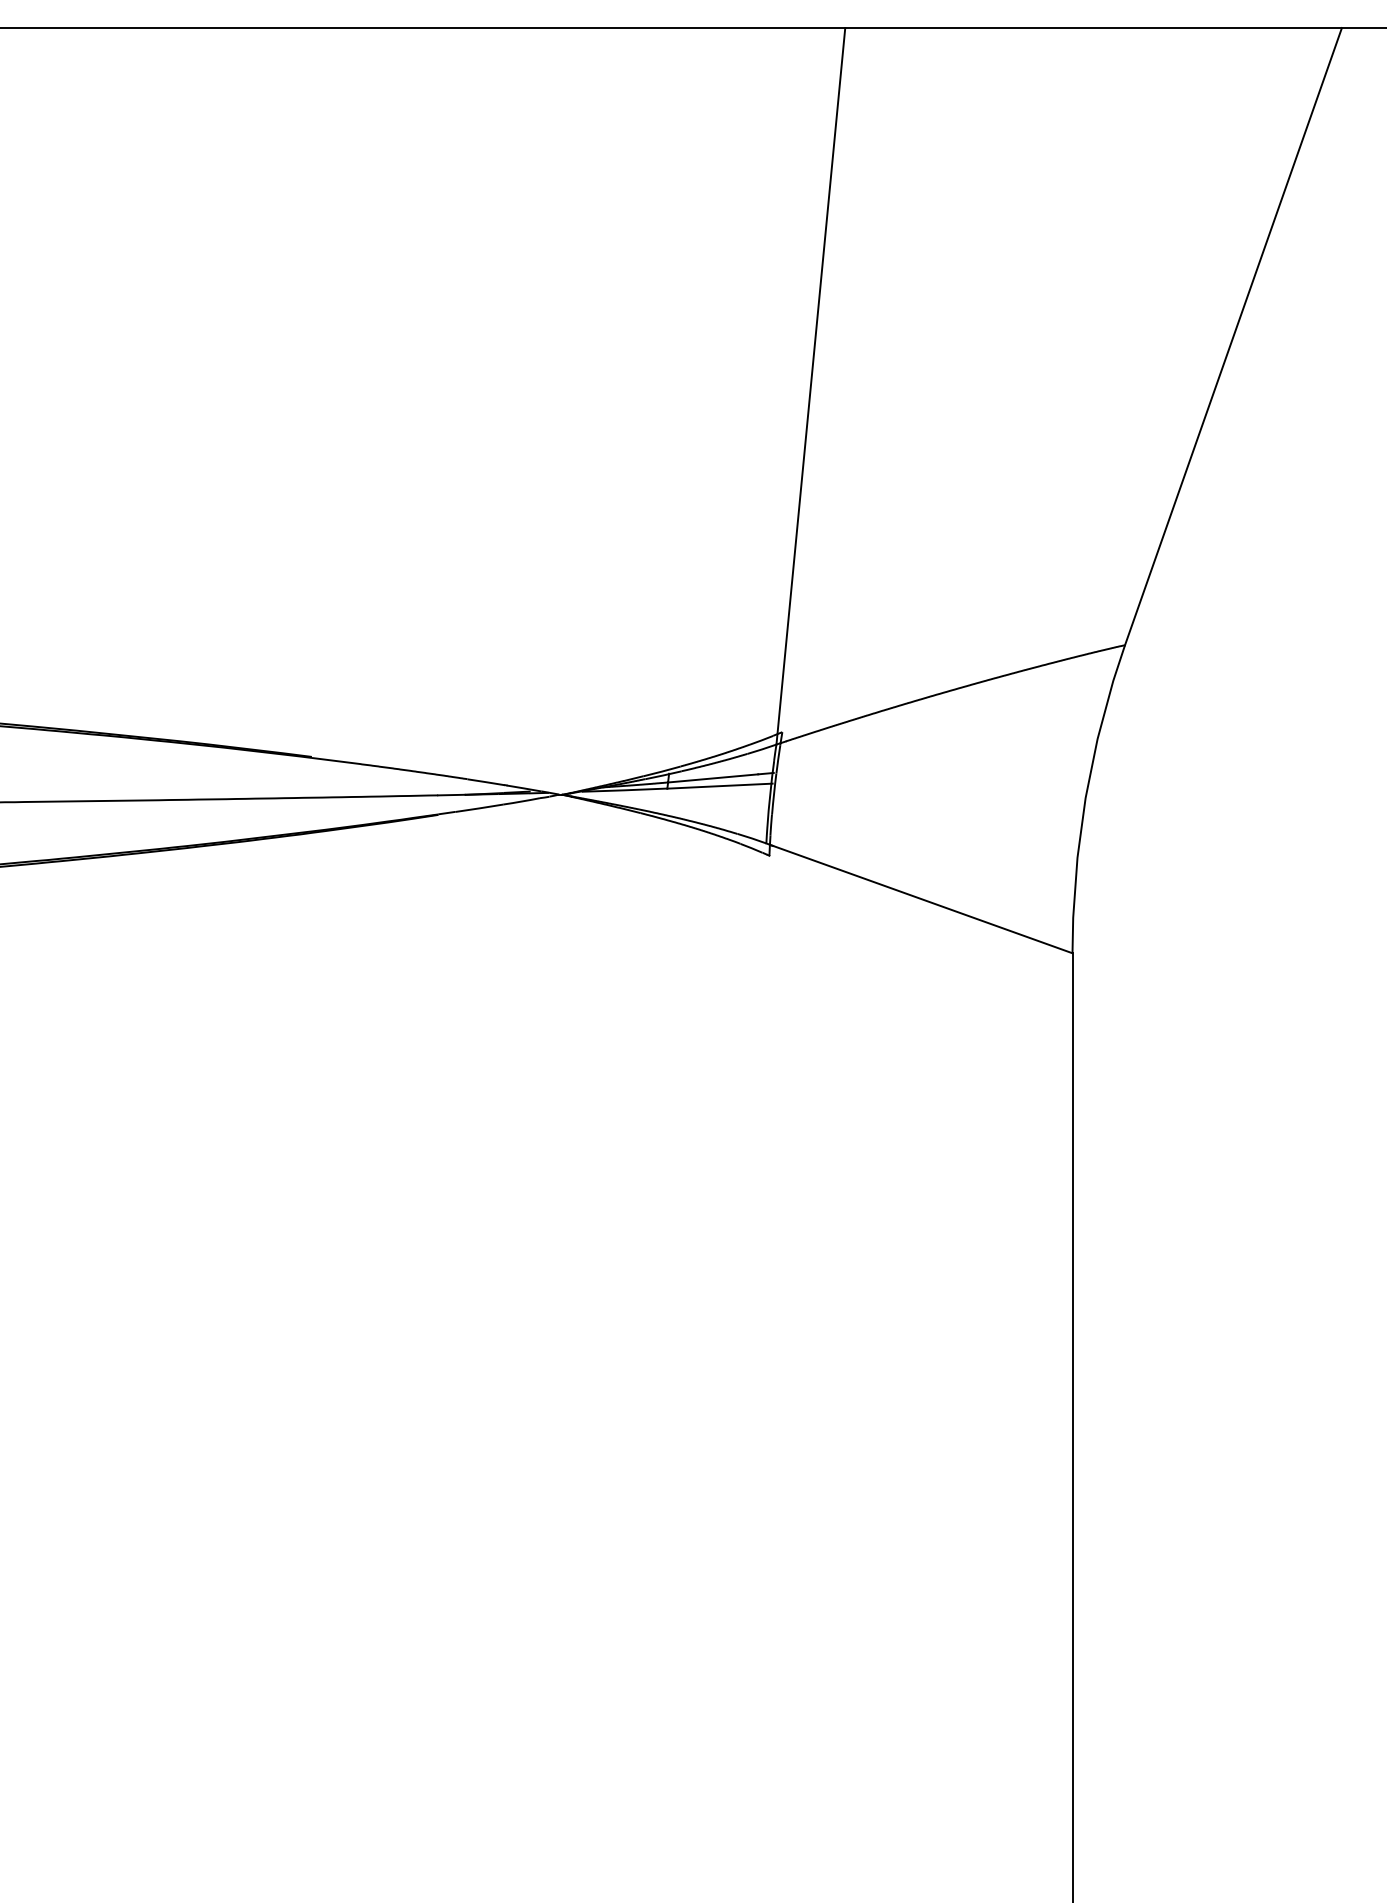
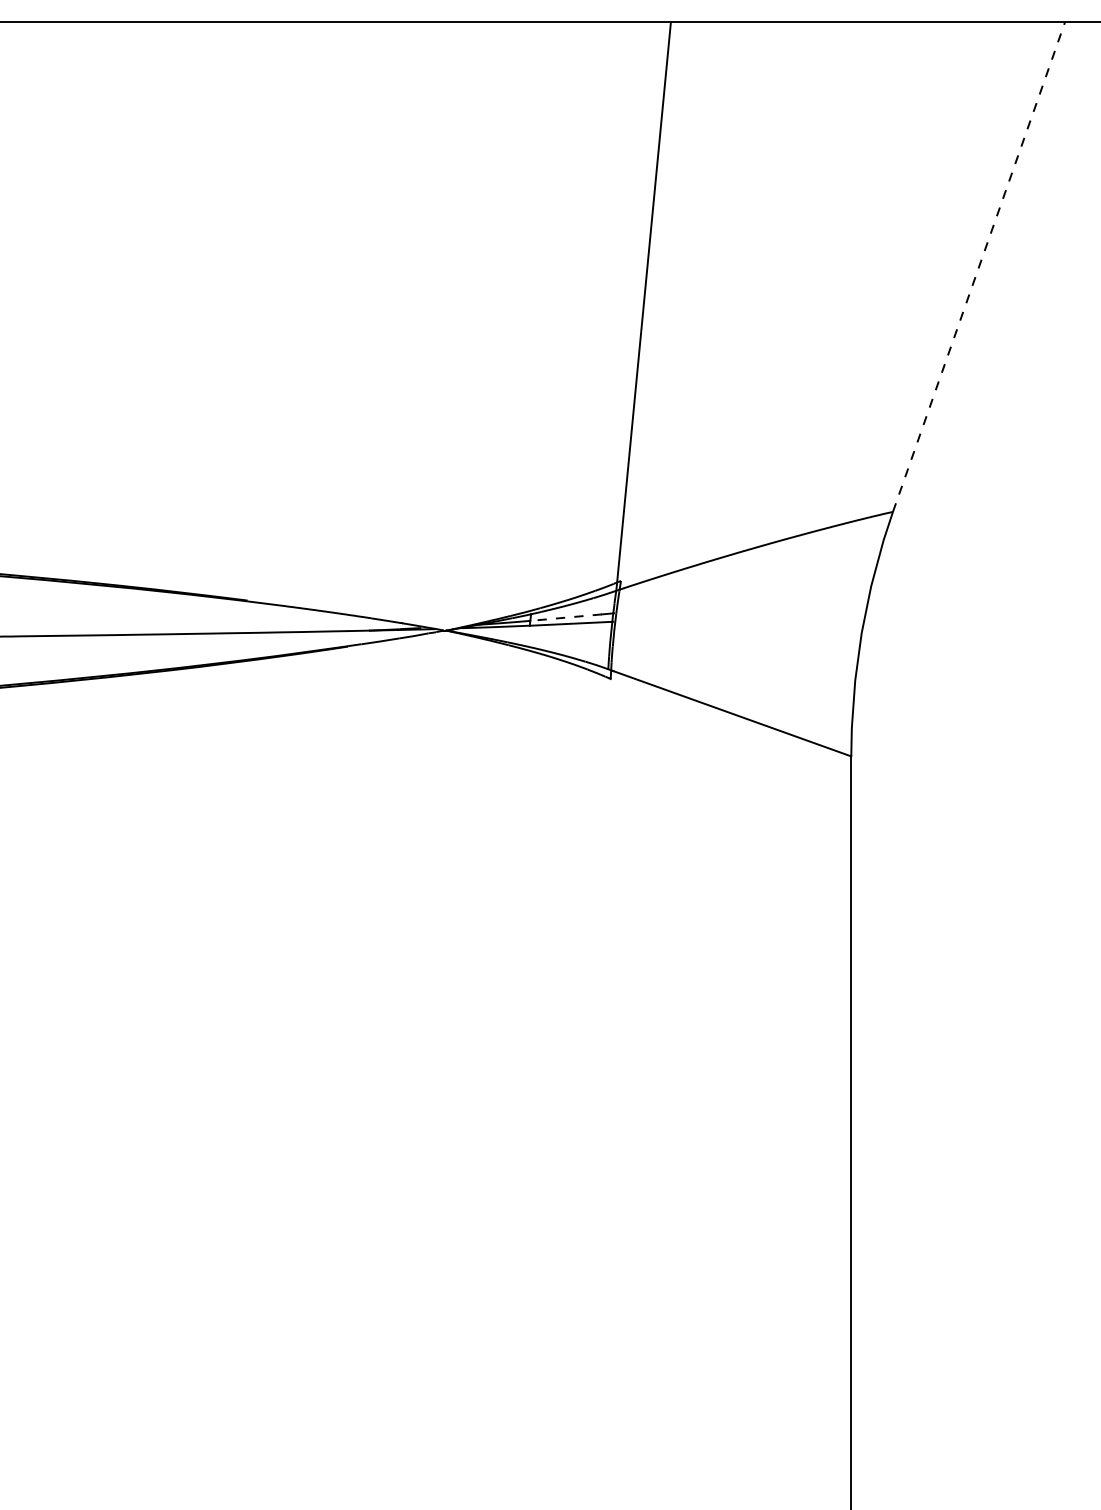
line: (1233, 336) -> (979, 266), solid -> dashed
line: (712, 778) -> (565, 617), solid -> dashed

